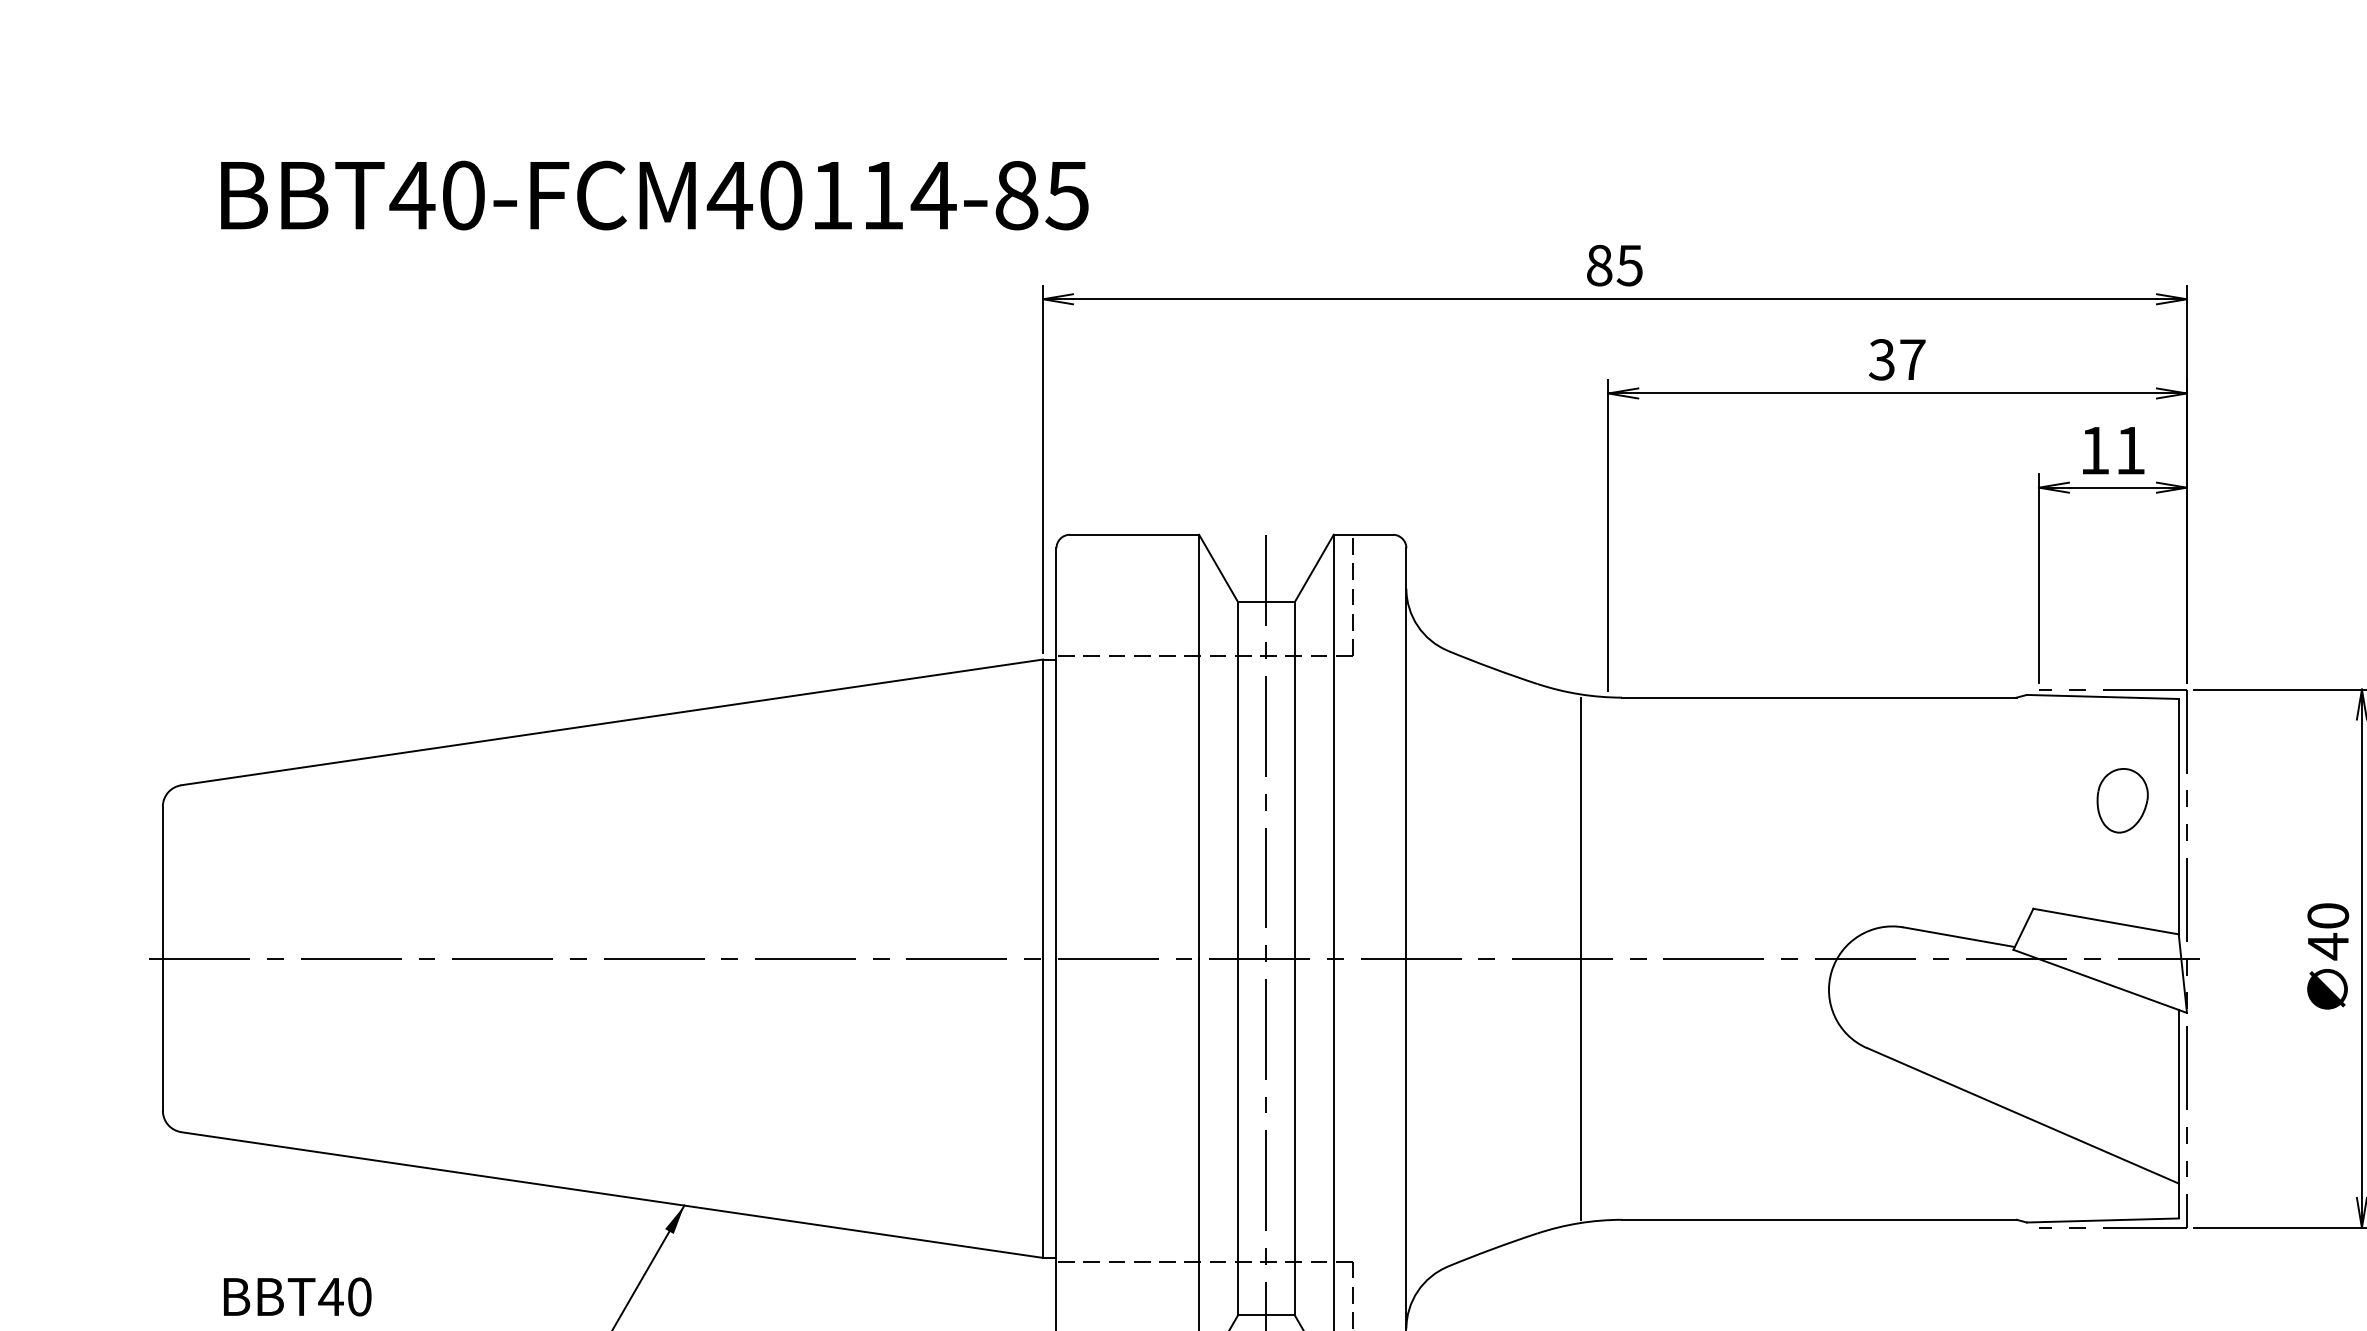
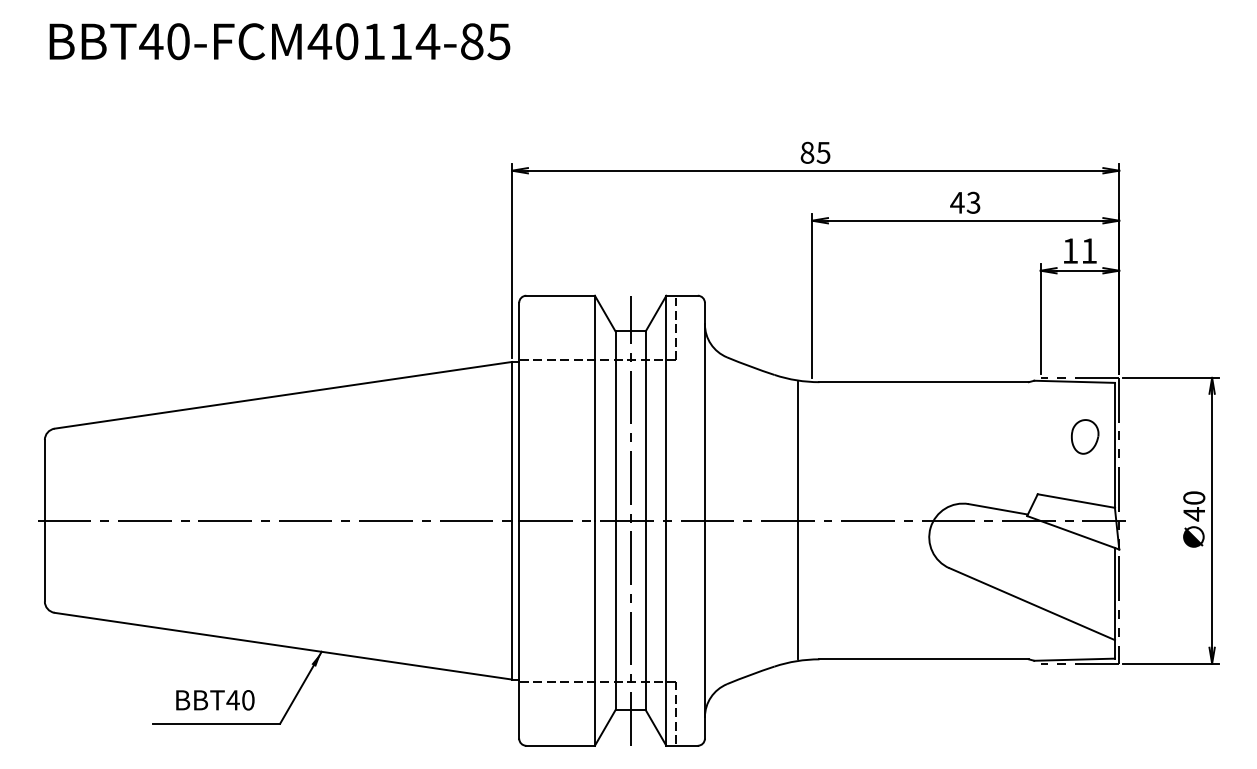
text: (653, 195) -> (279, 41), moved
text: (1897, 359) -> (965, 202), 37 -> 43
text: (297, 1297) -> (215, 700), moved

